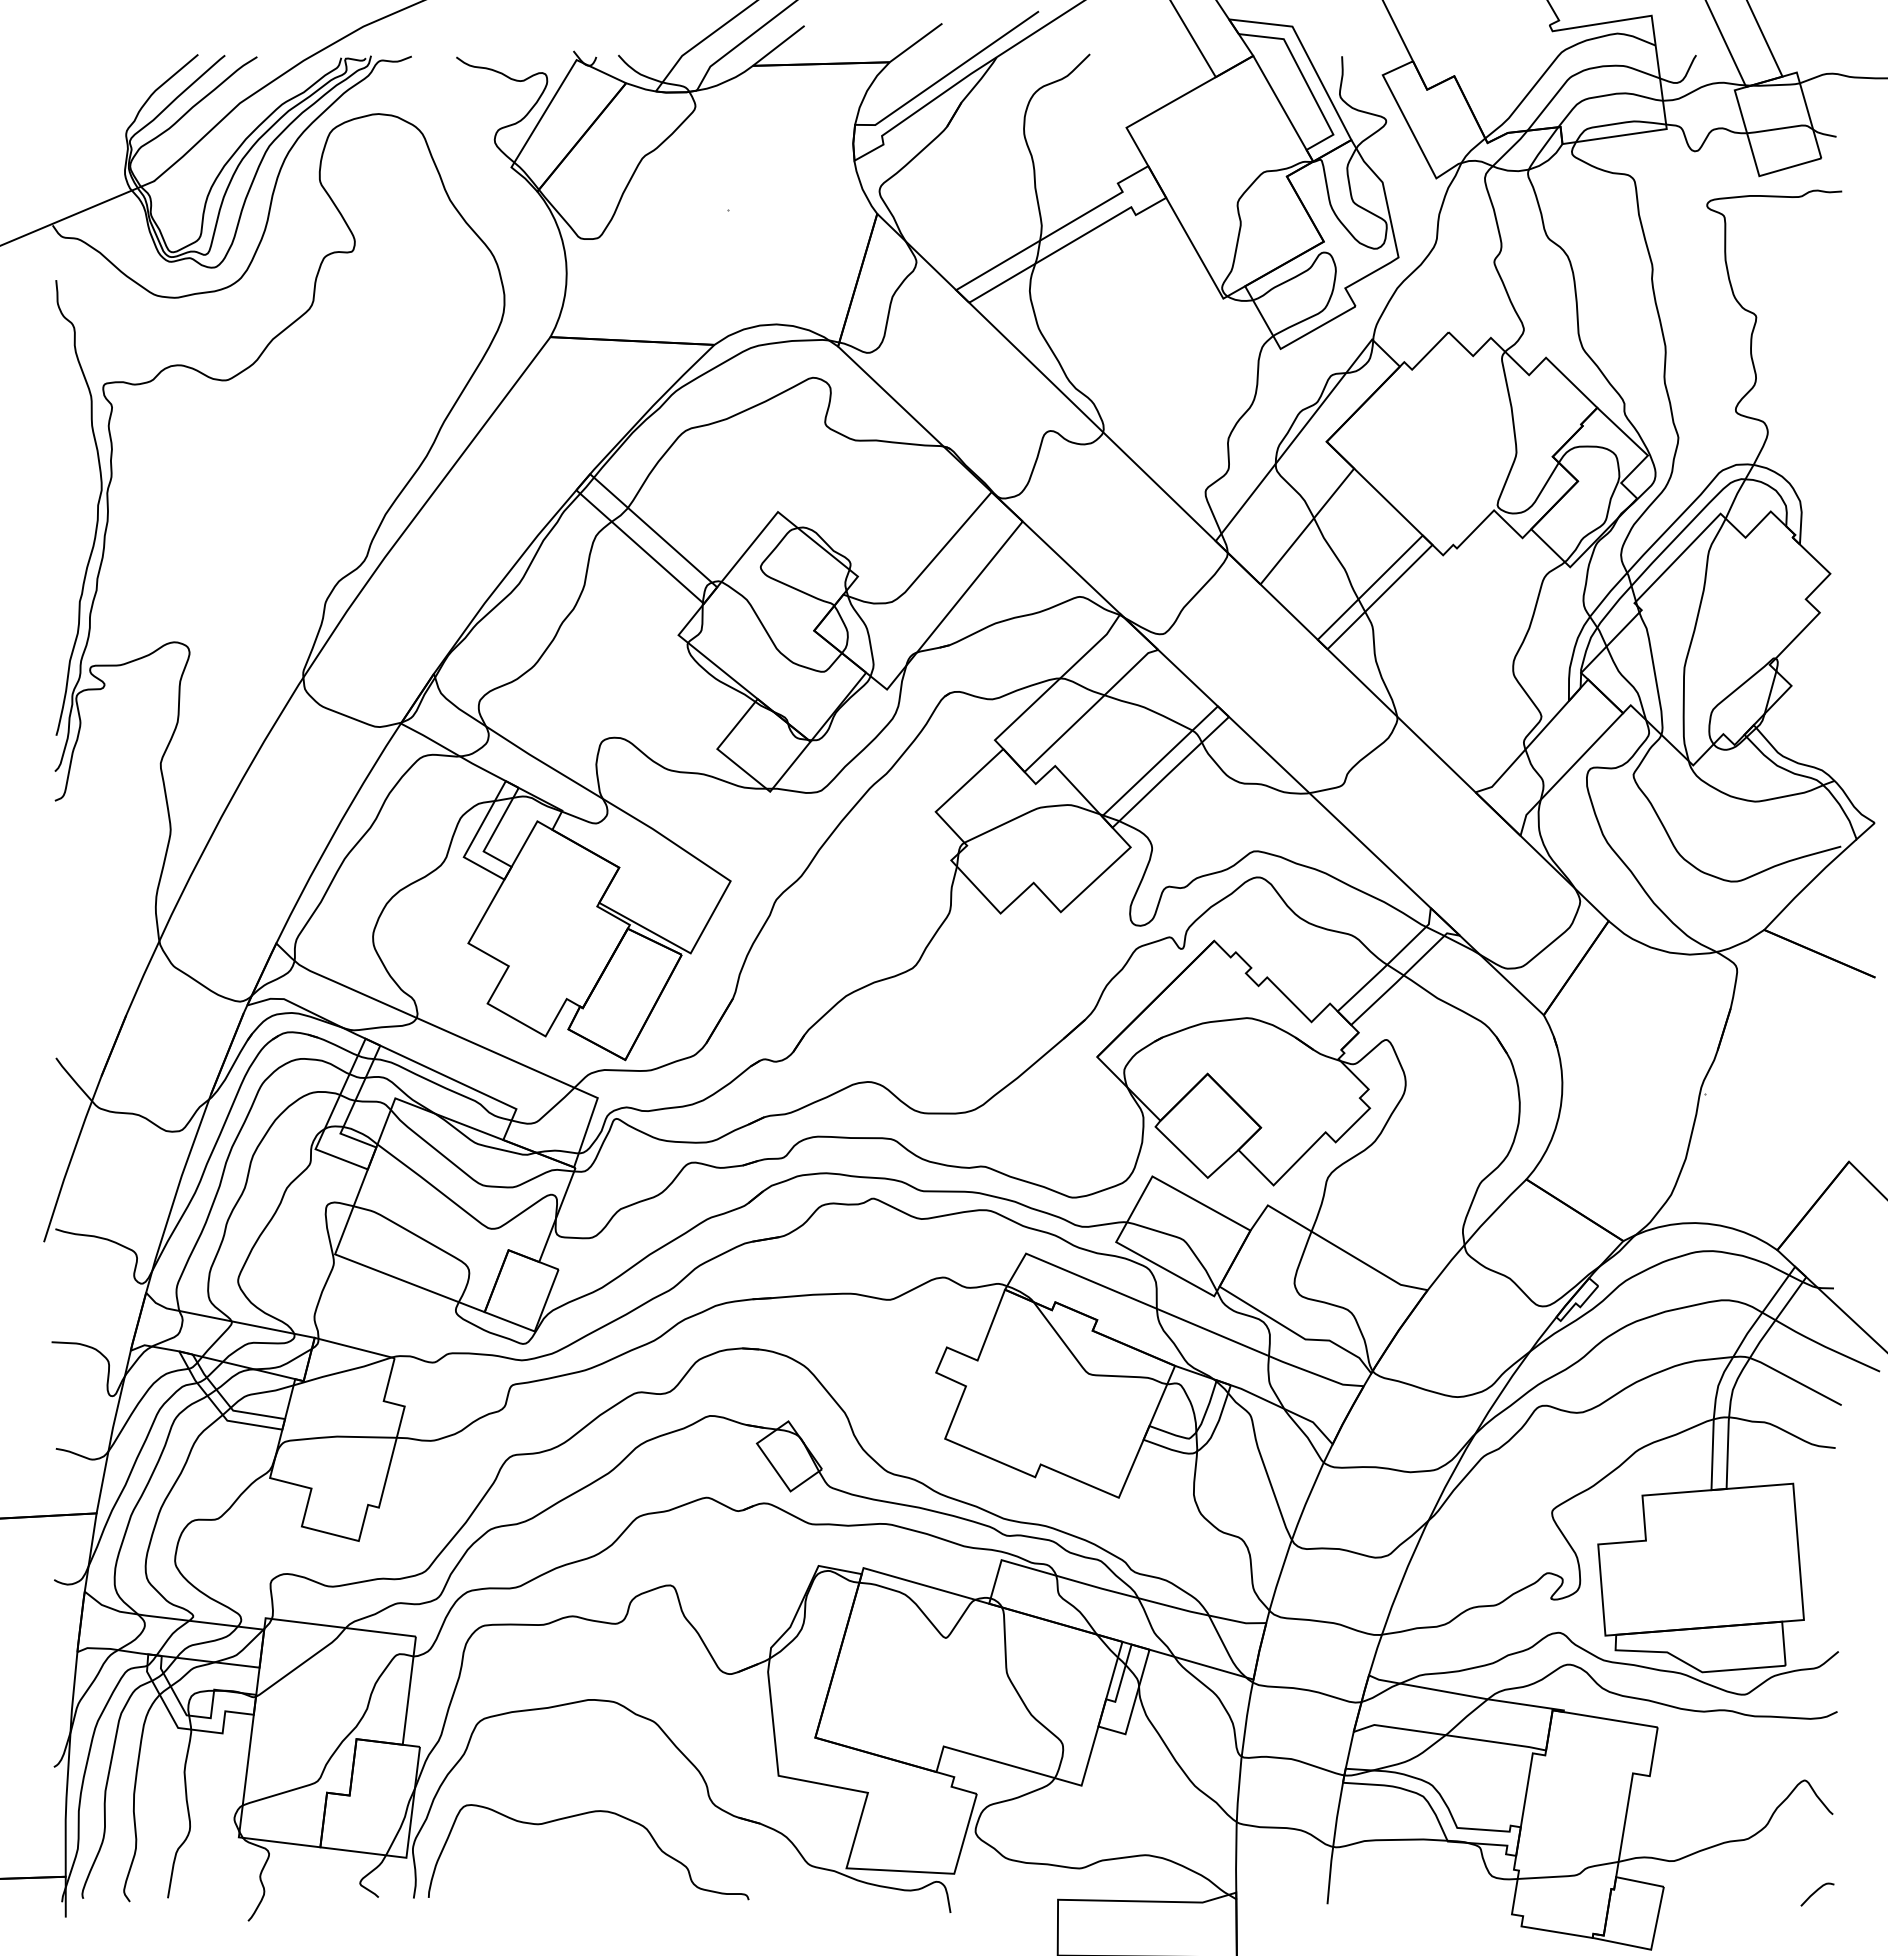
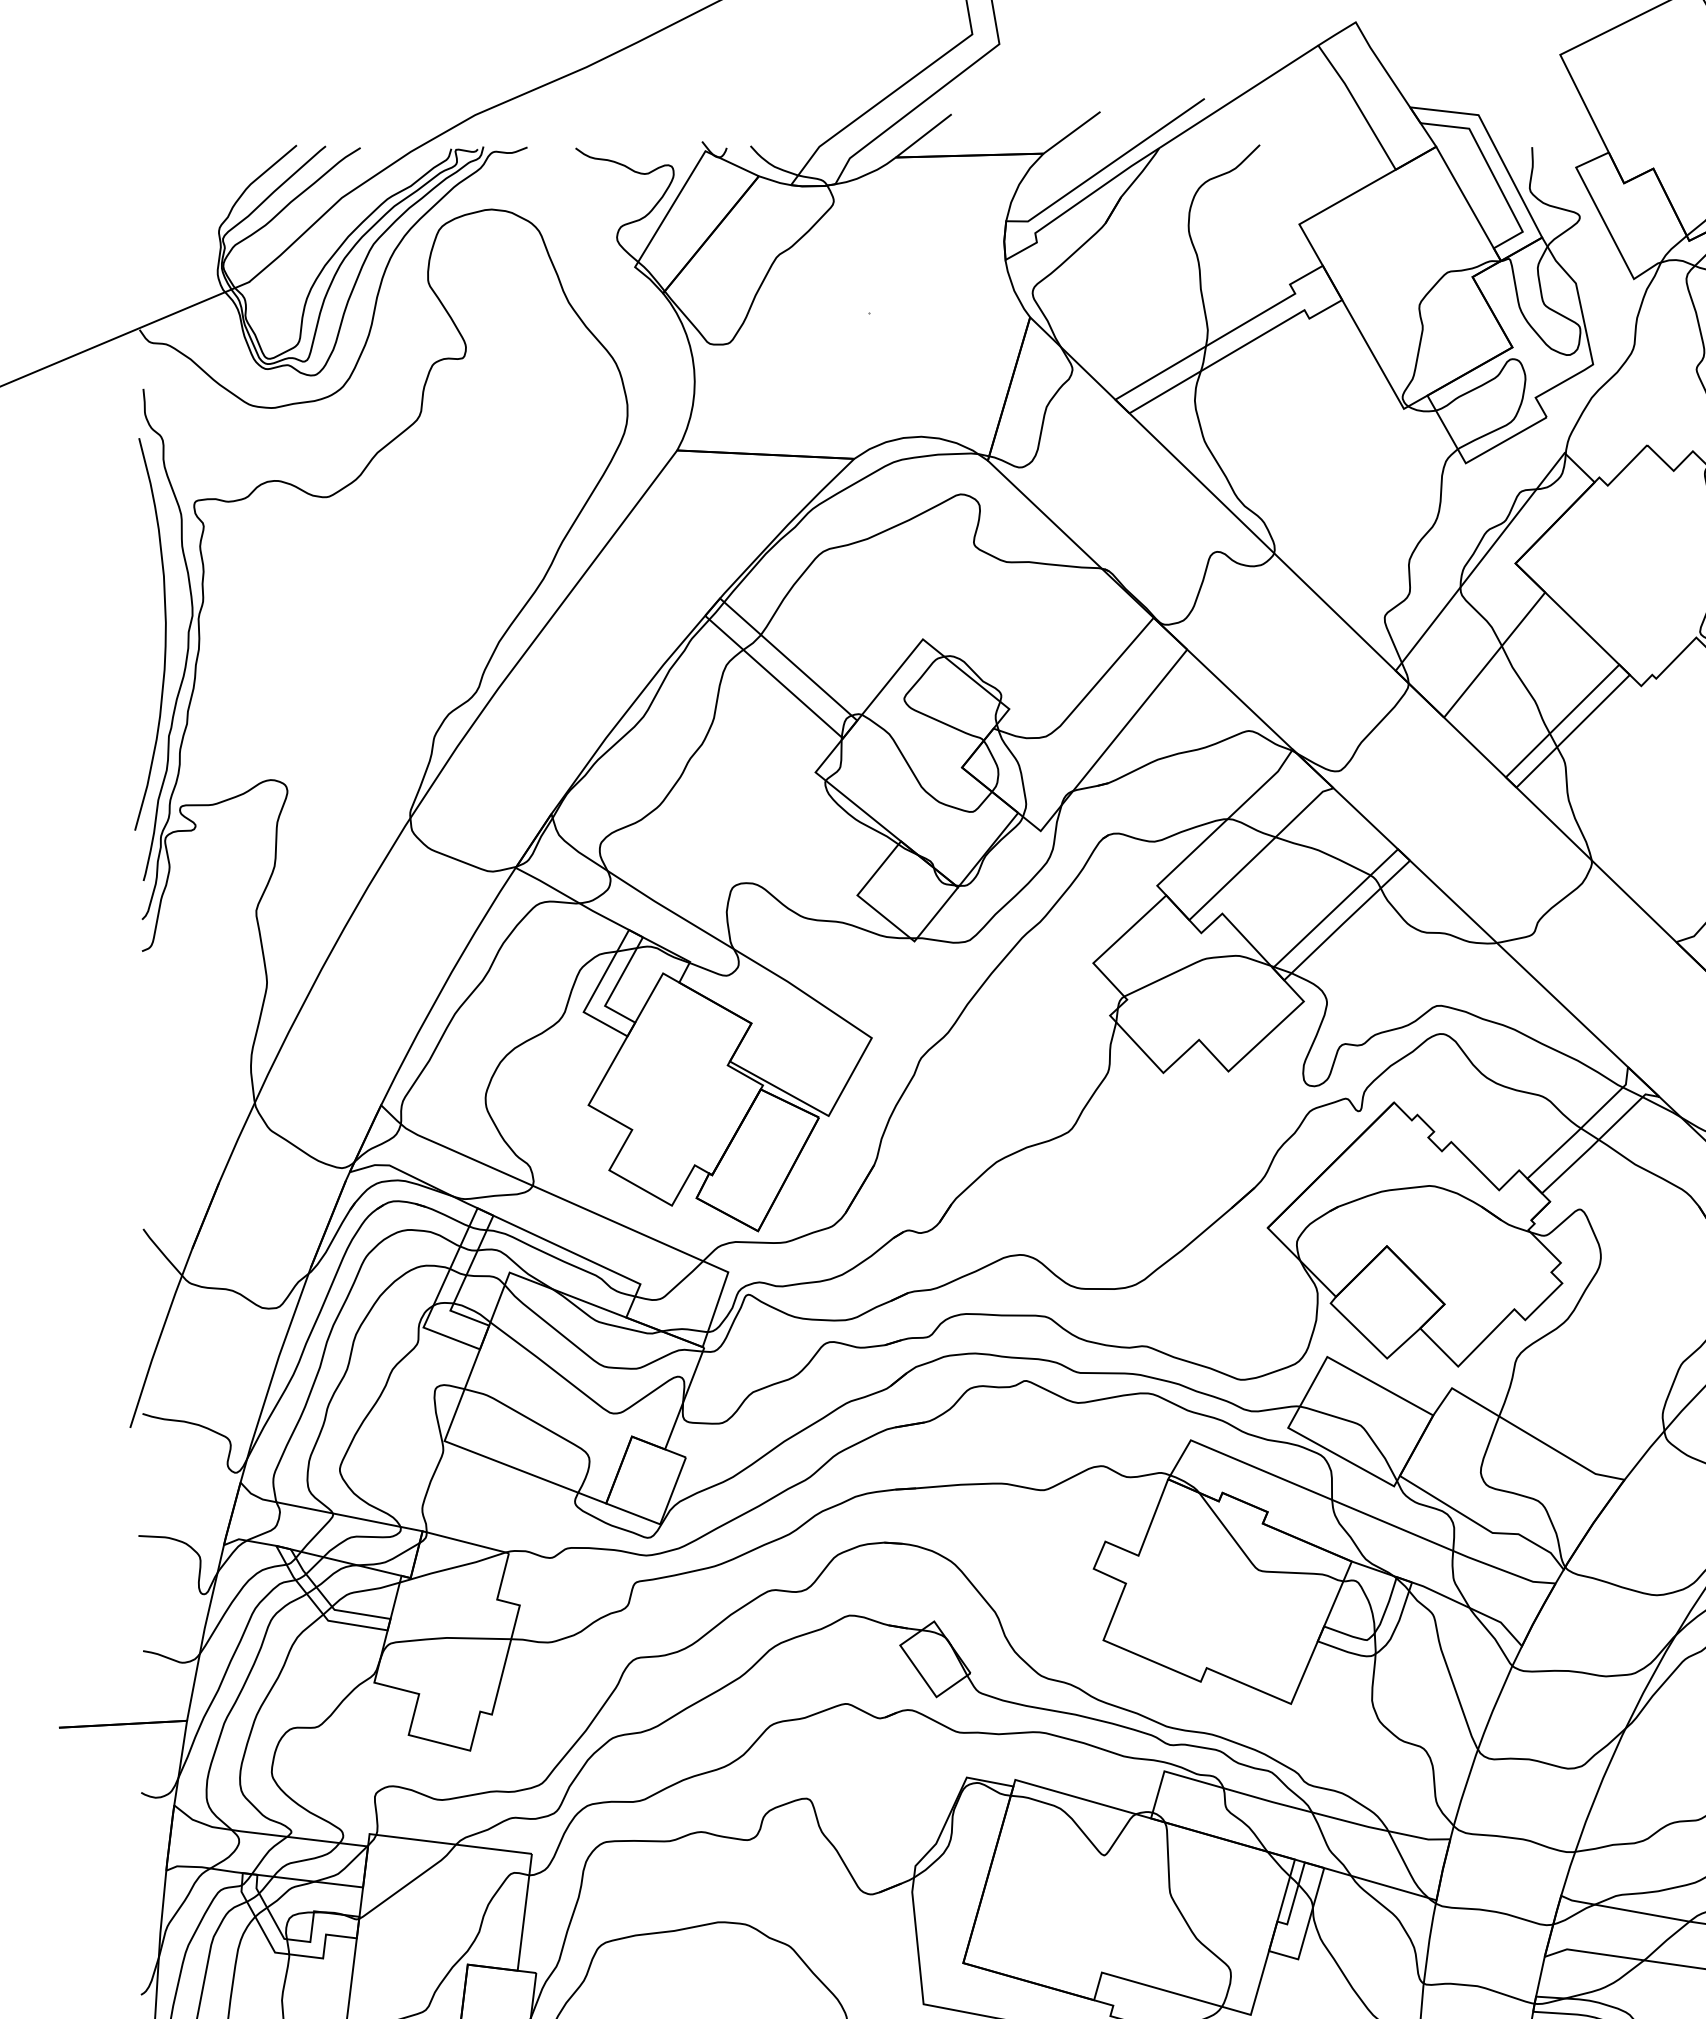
curve: (75, 512) -> (164, 639), added

